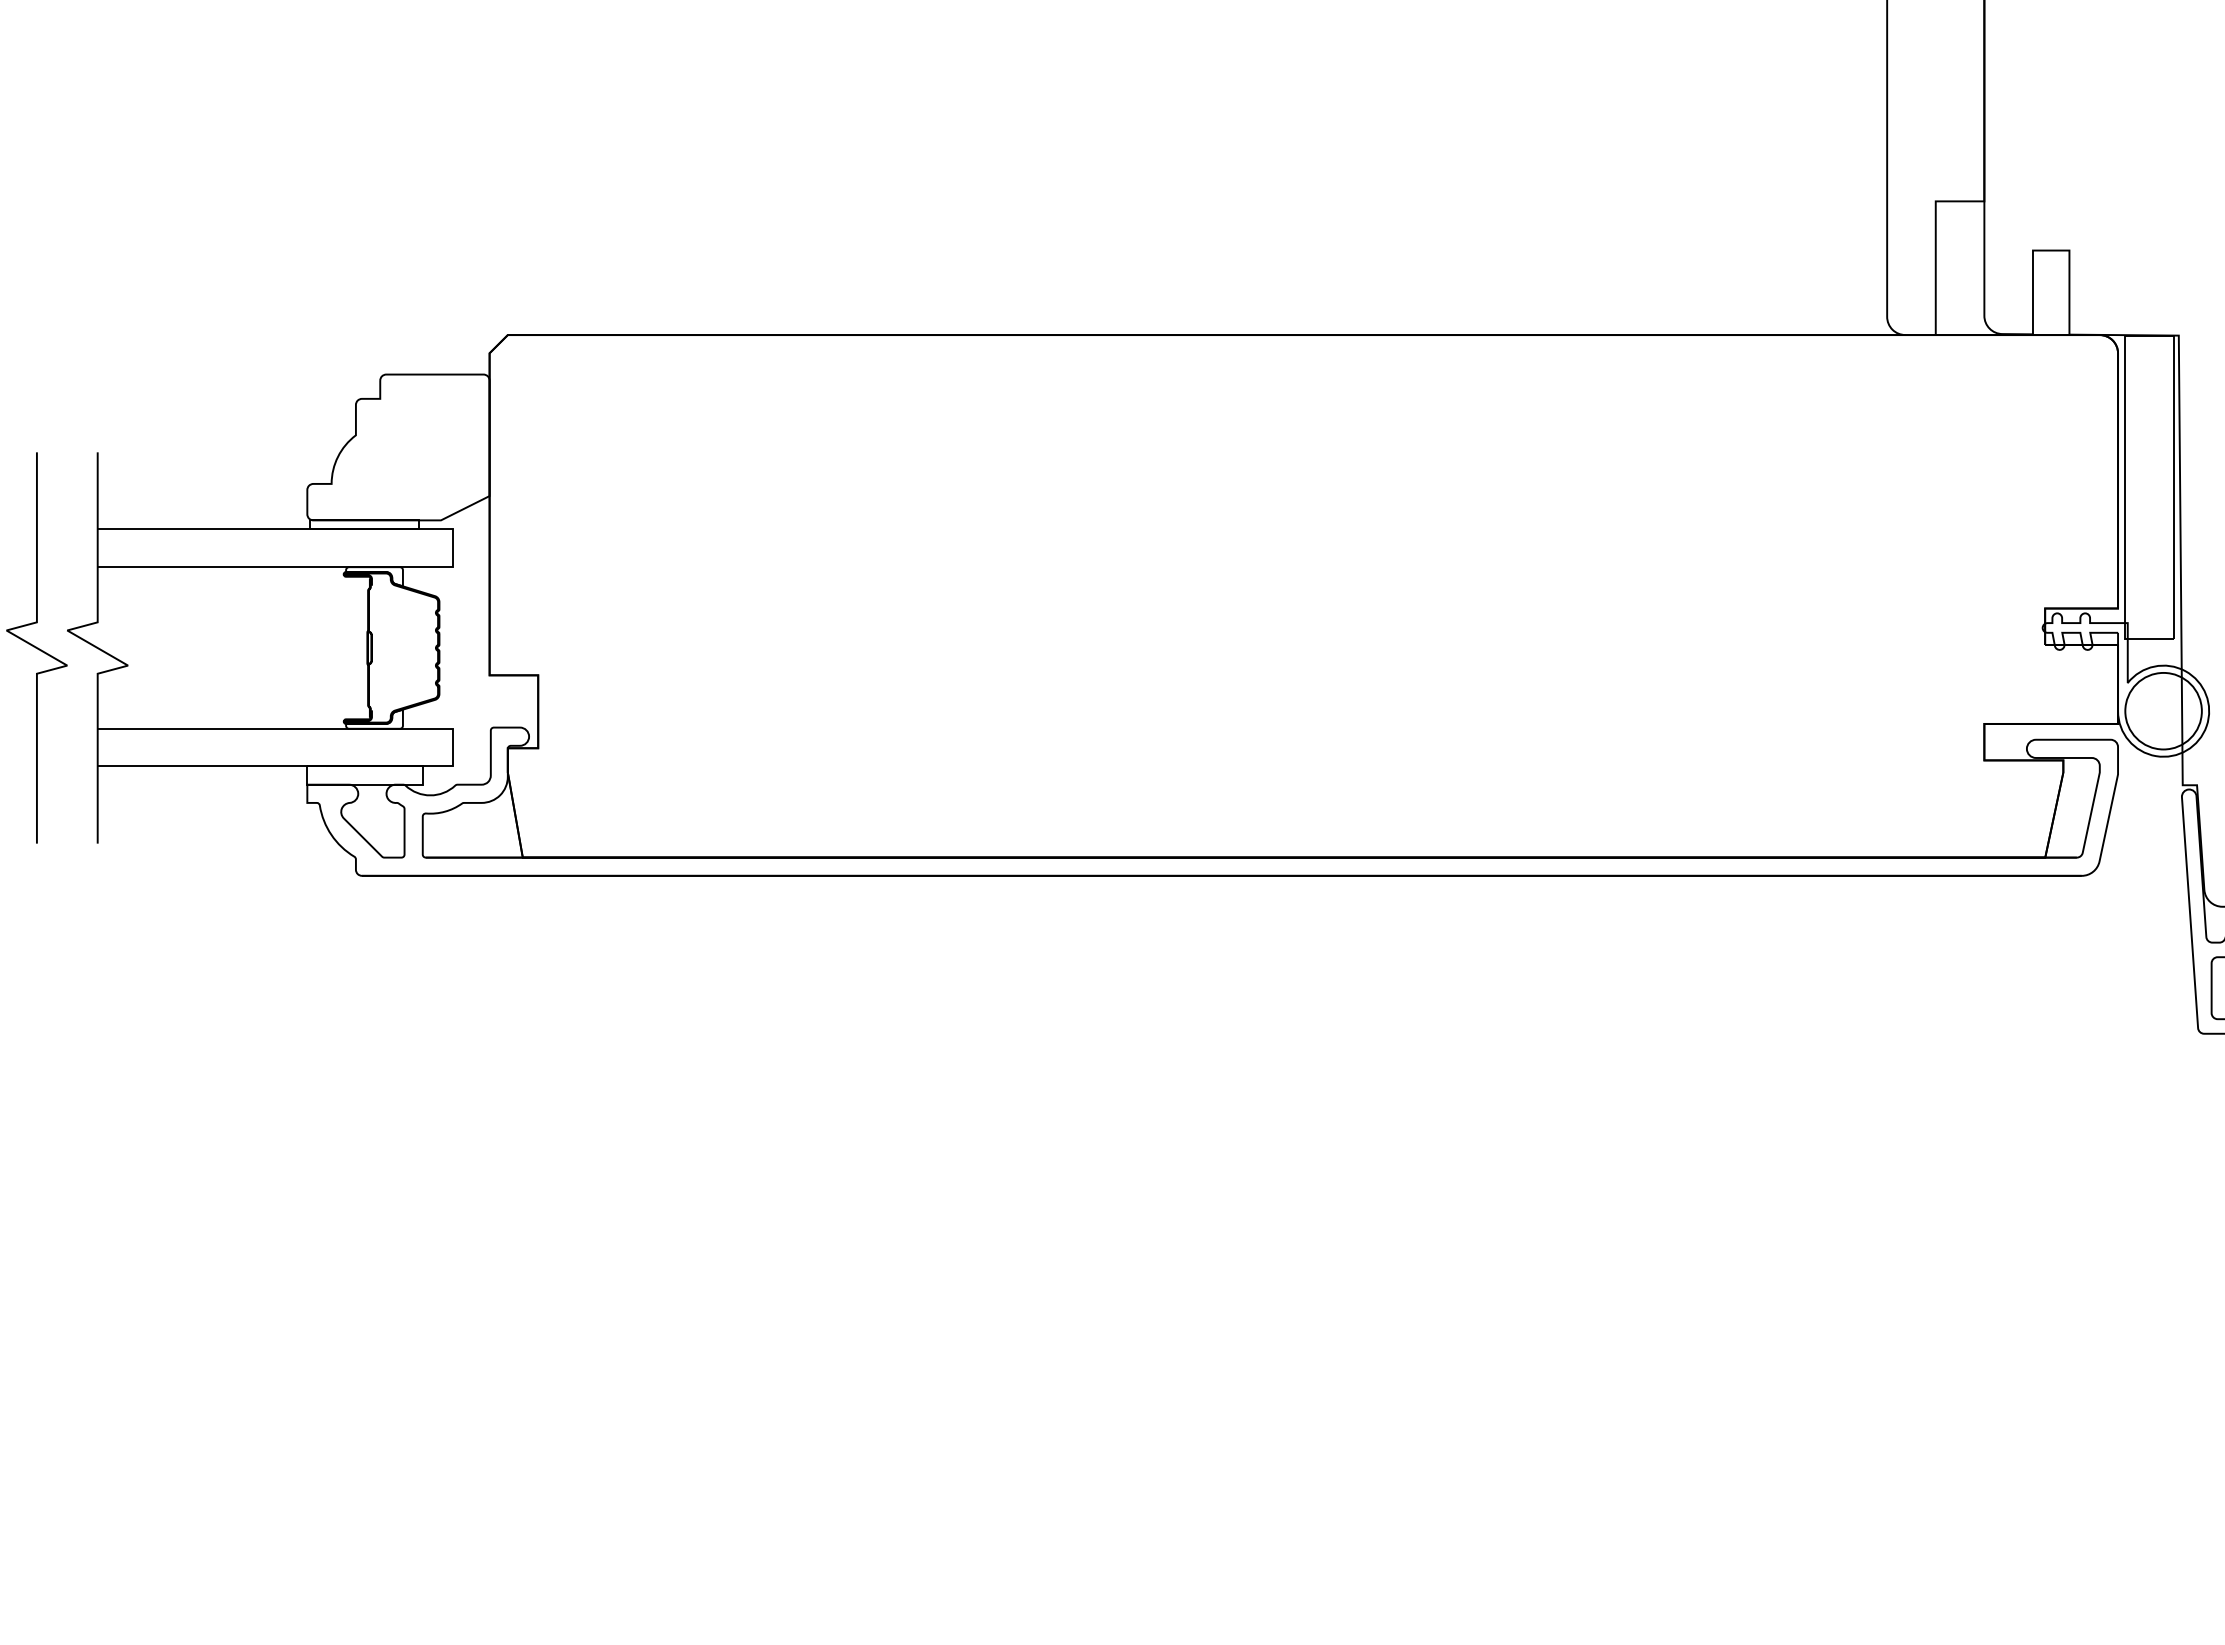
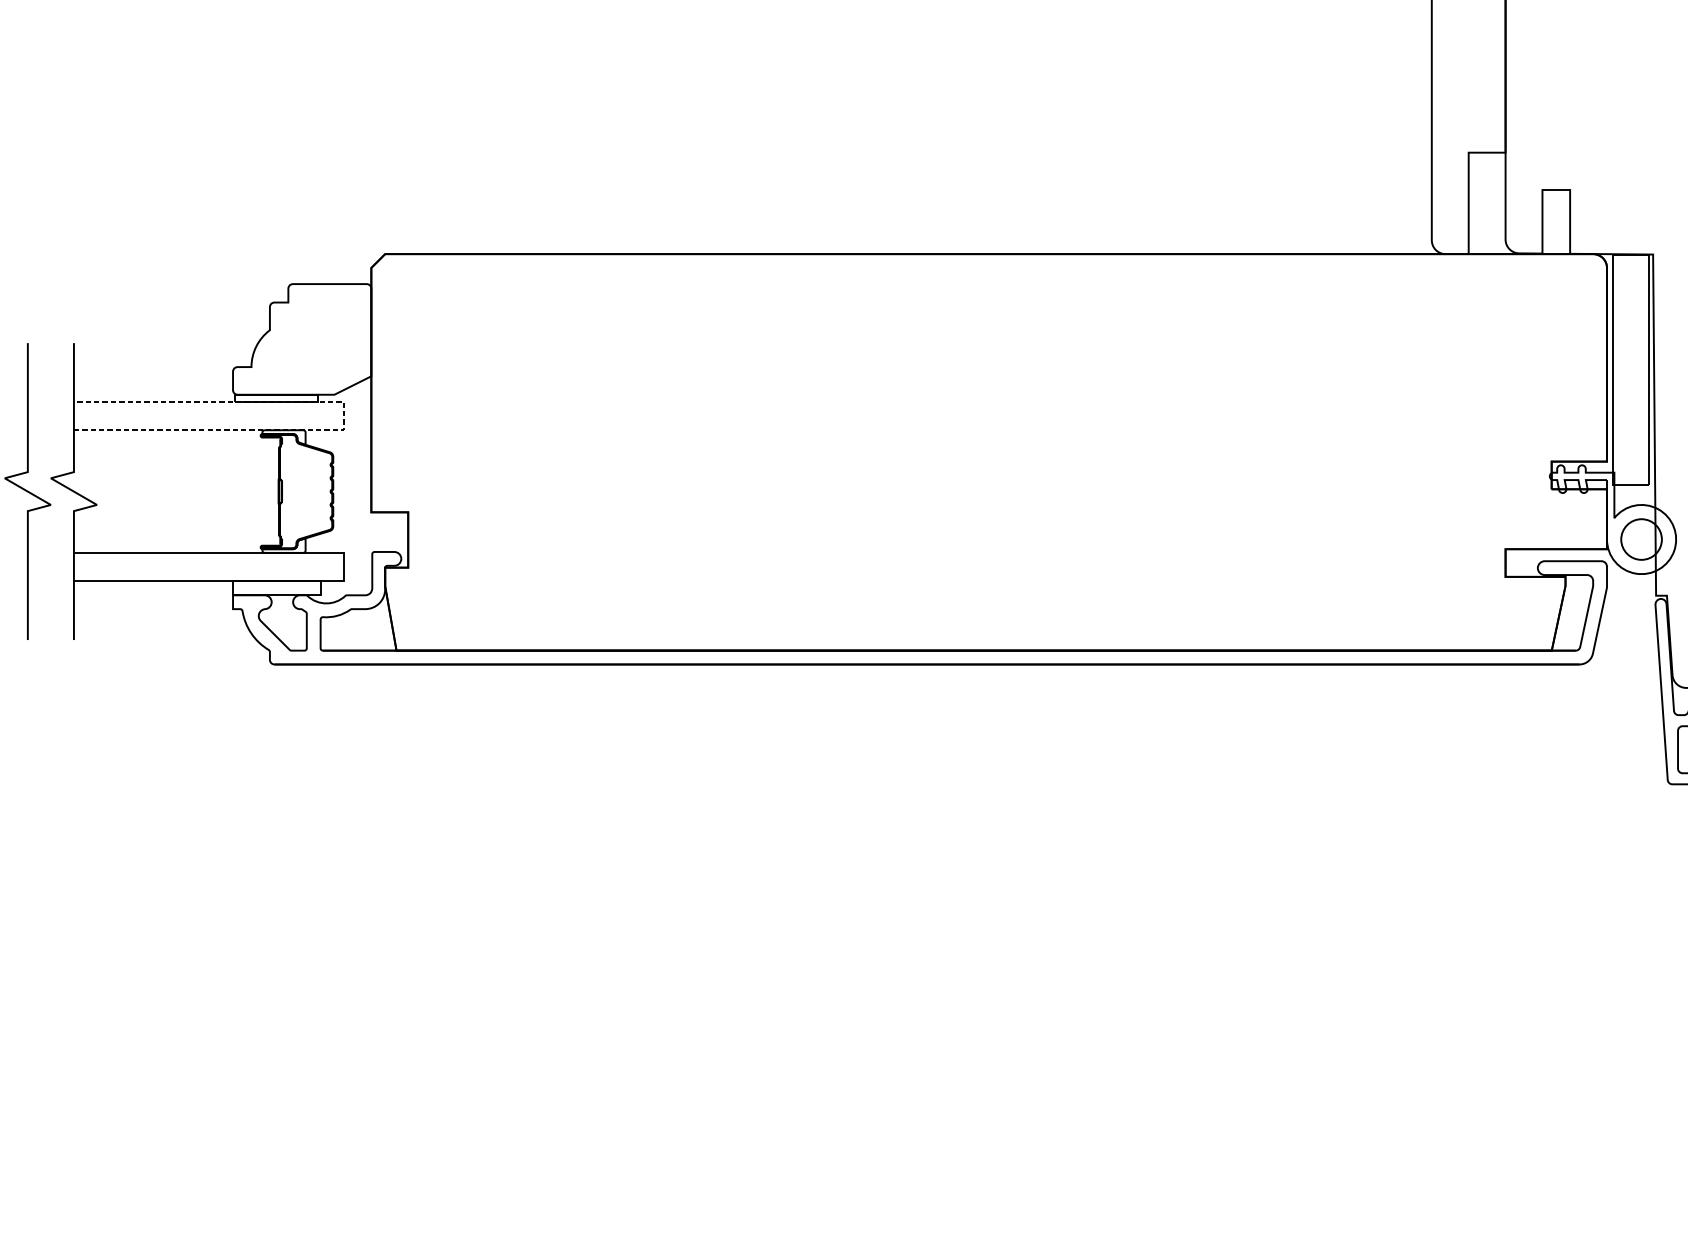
line: (453, 548) -> (343, 416), solid -> dashed
circle: (2163, 710) -> (1641, 539), size x0.7

